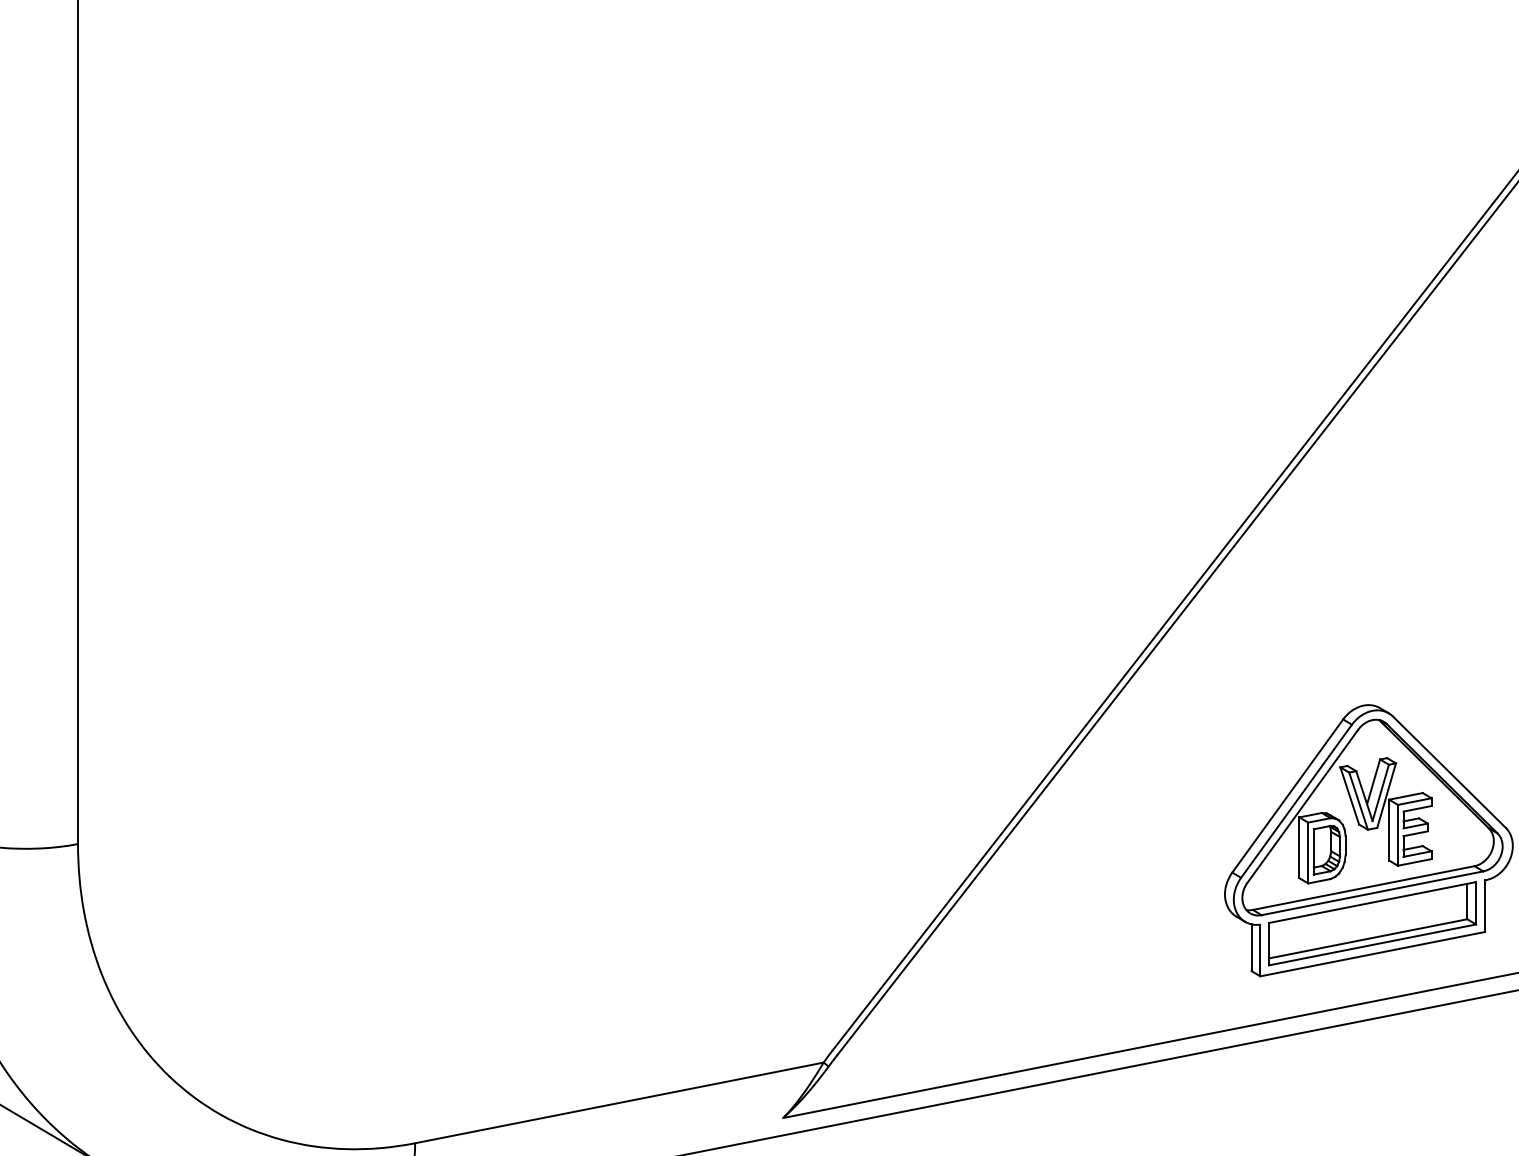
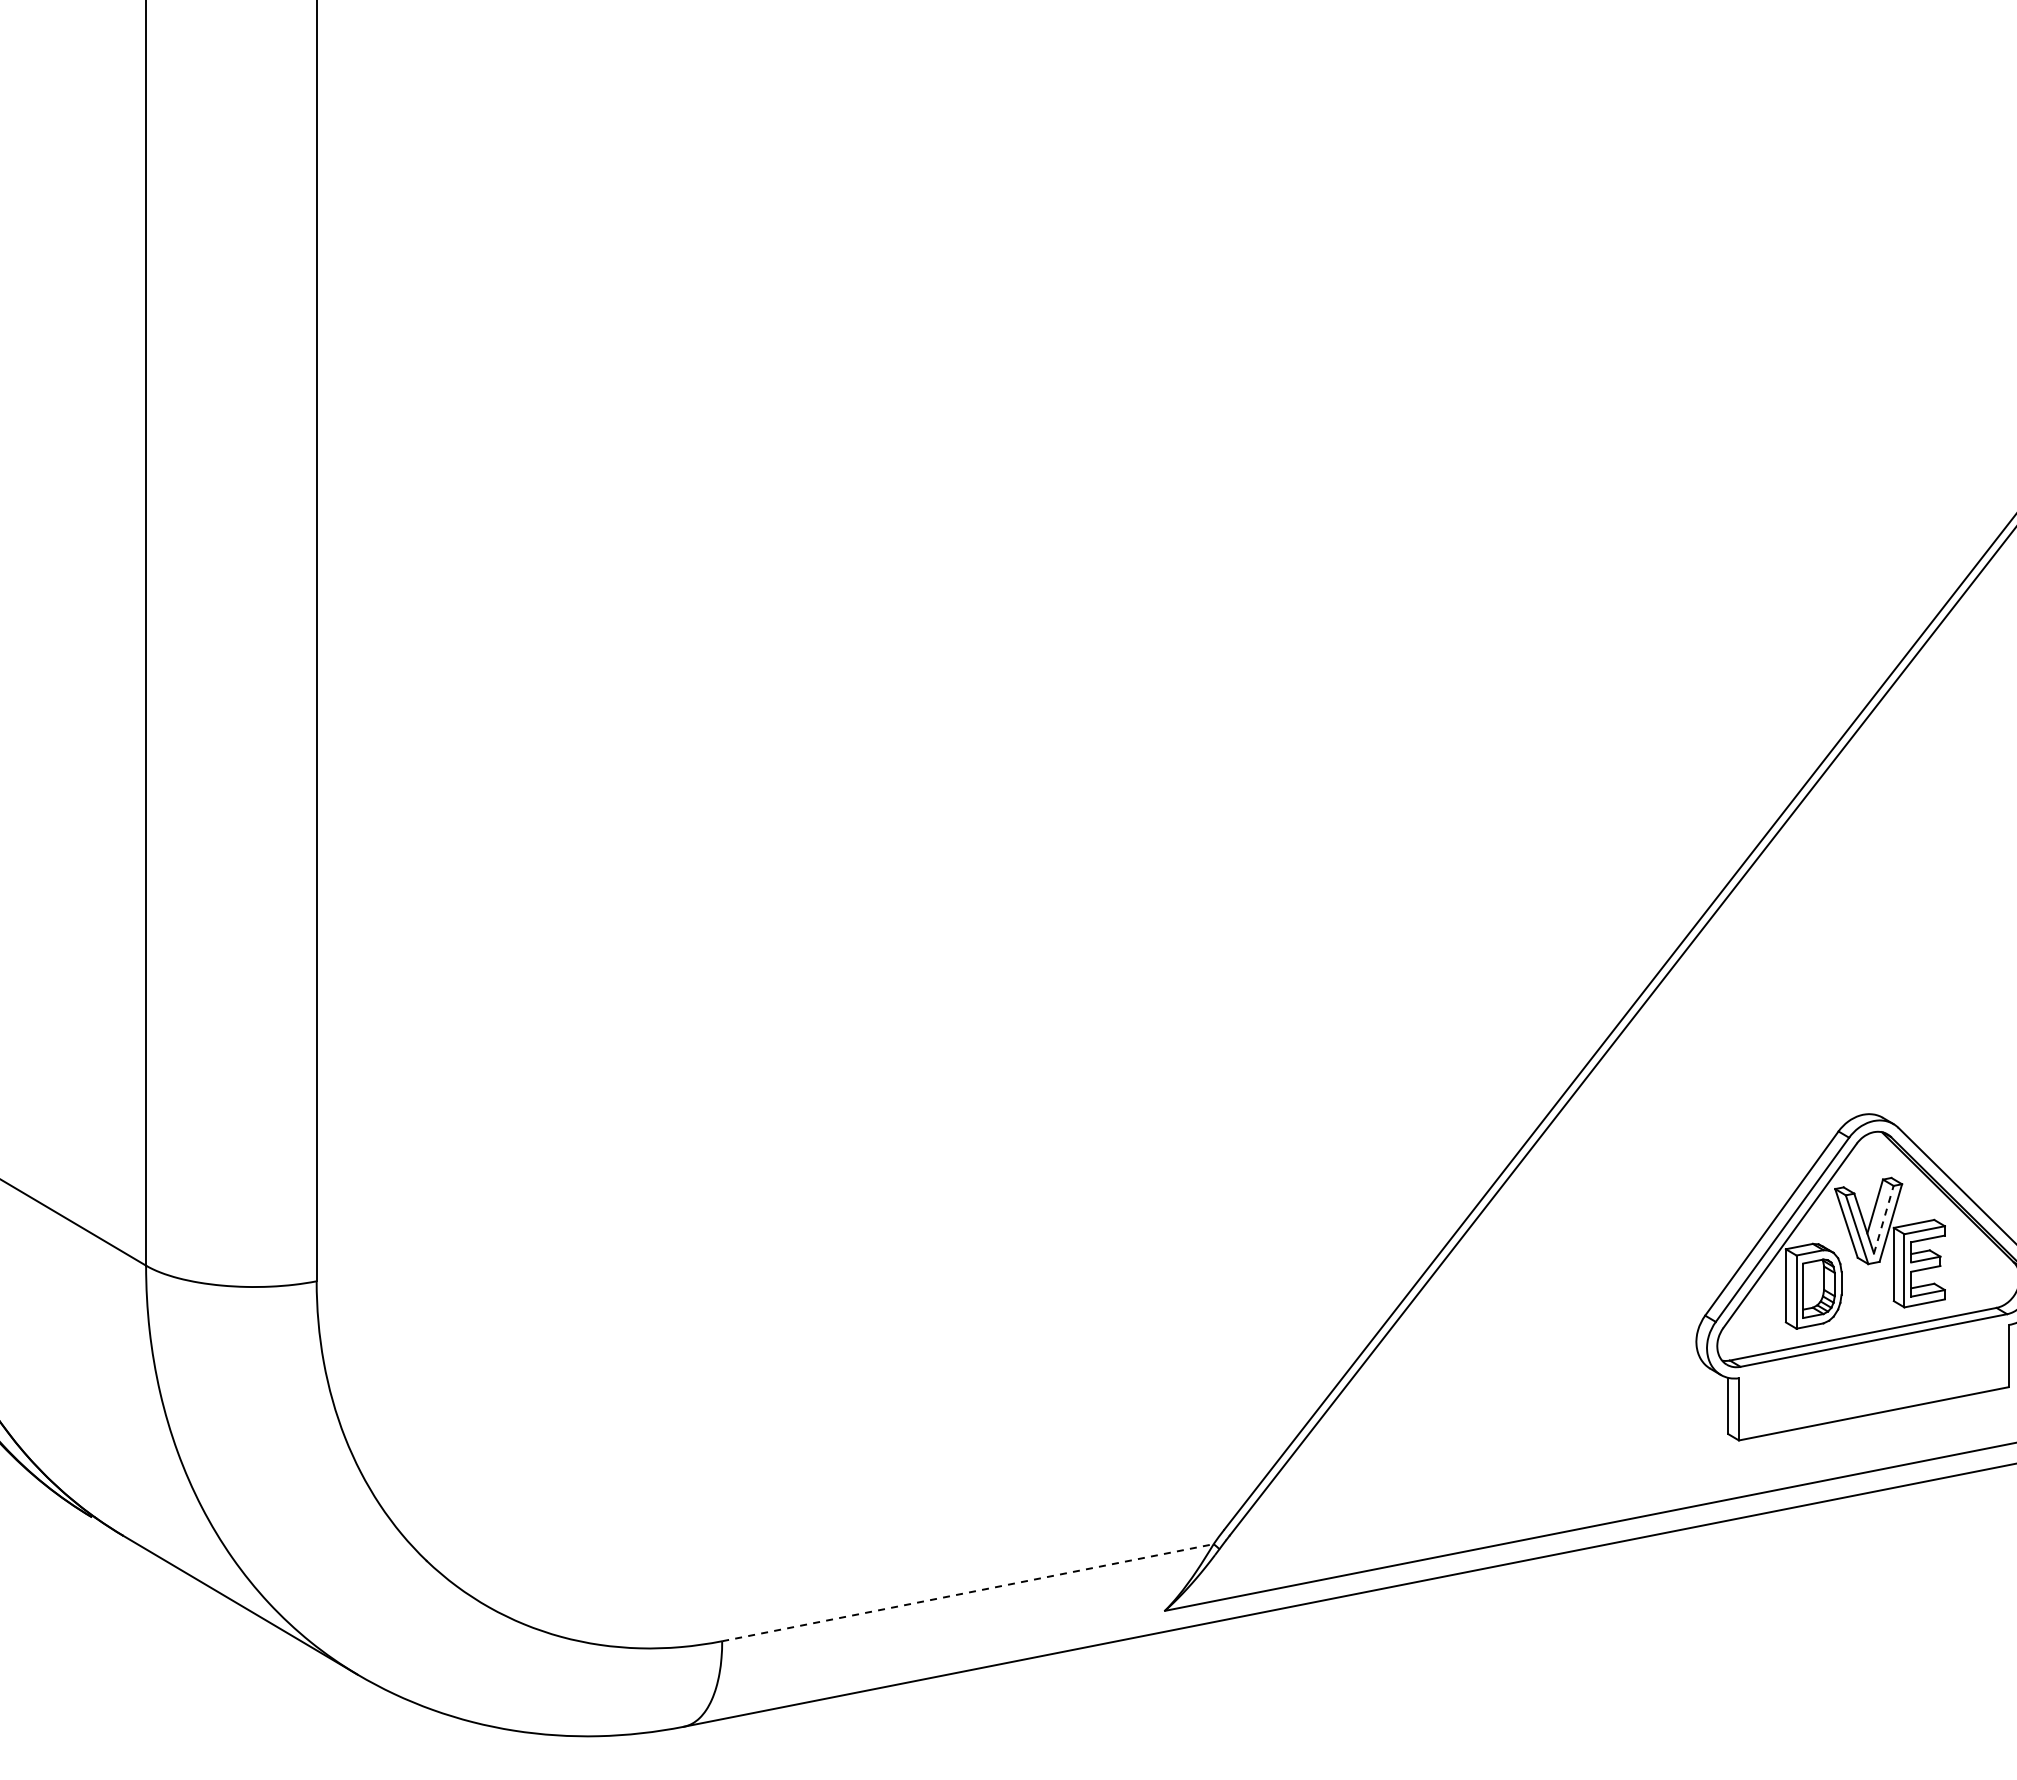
line: (1380, 792) -> (1883, 1219), solid -> dashed
part: (1372, 924) -> (1873, 1377), removed
line: (619, 1102) -> (968, 1592), solid -> dashed

